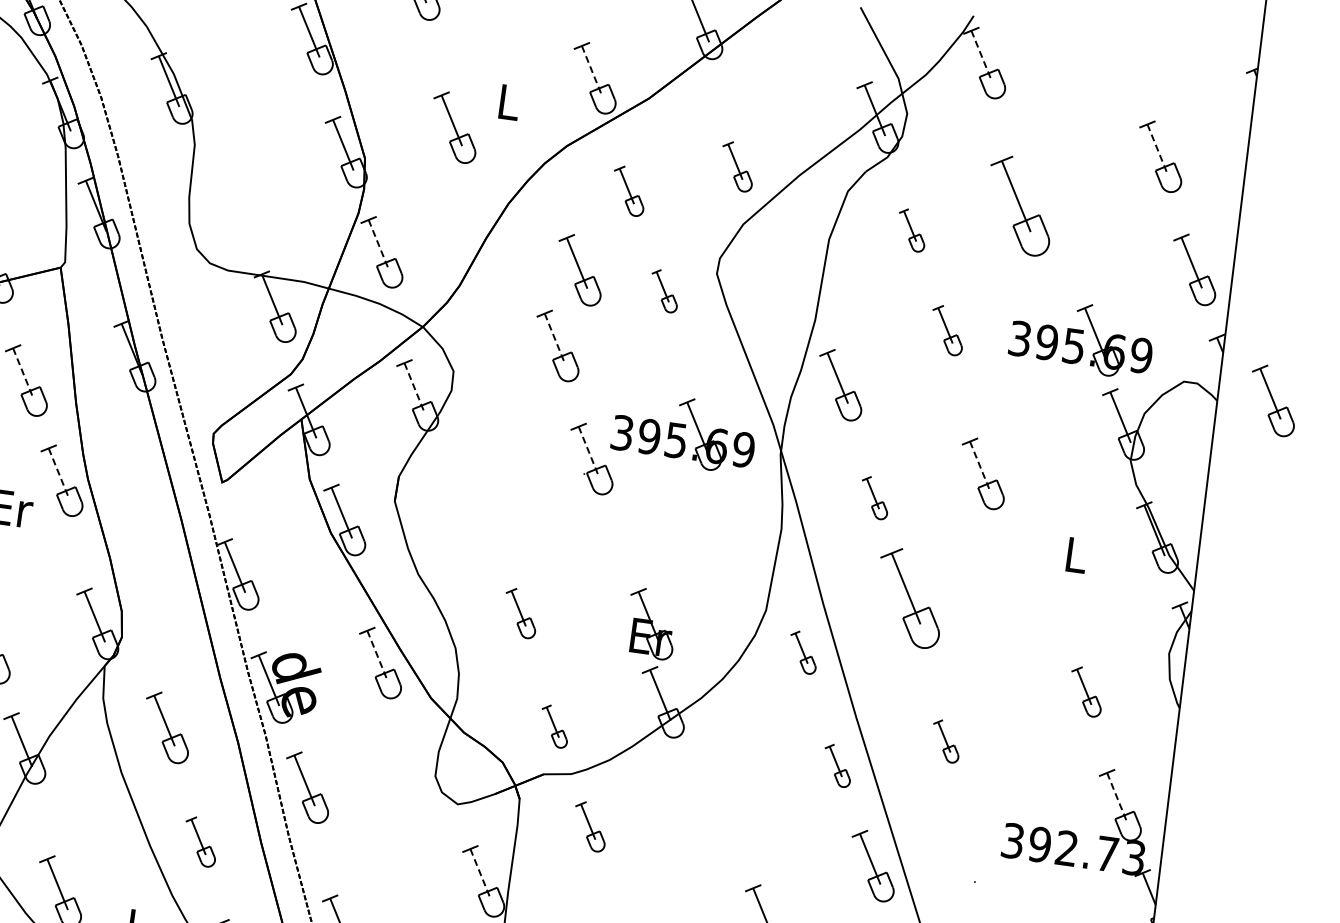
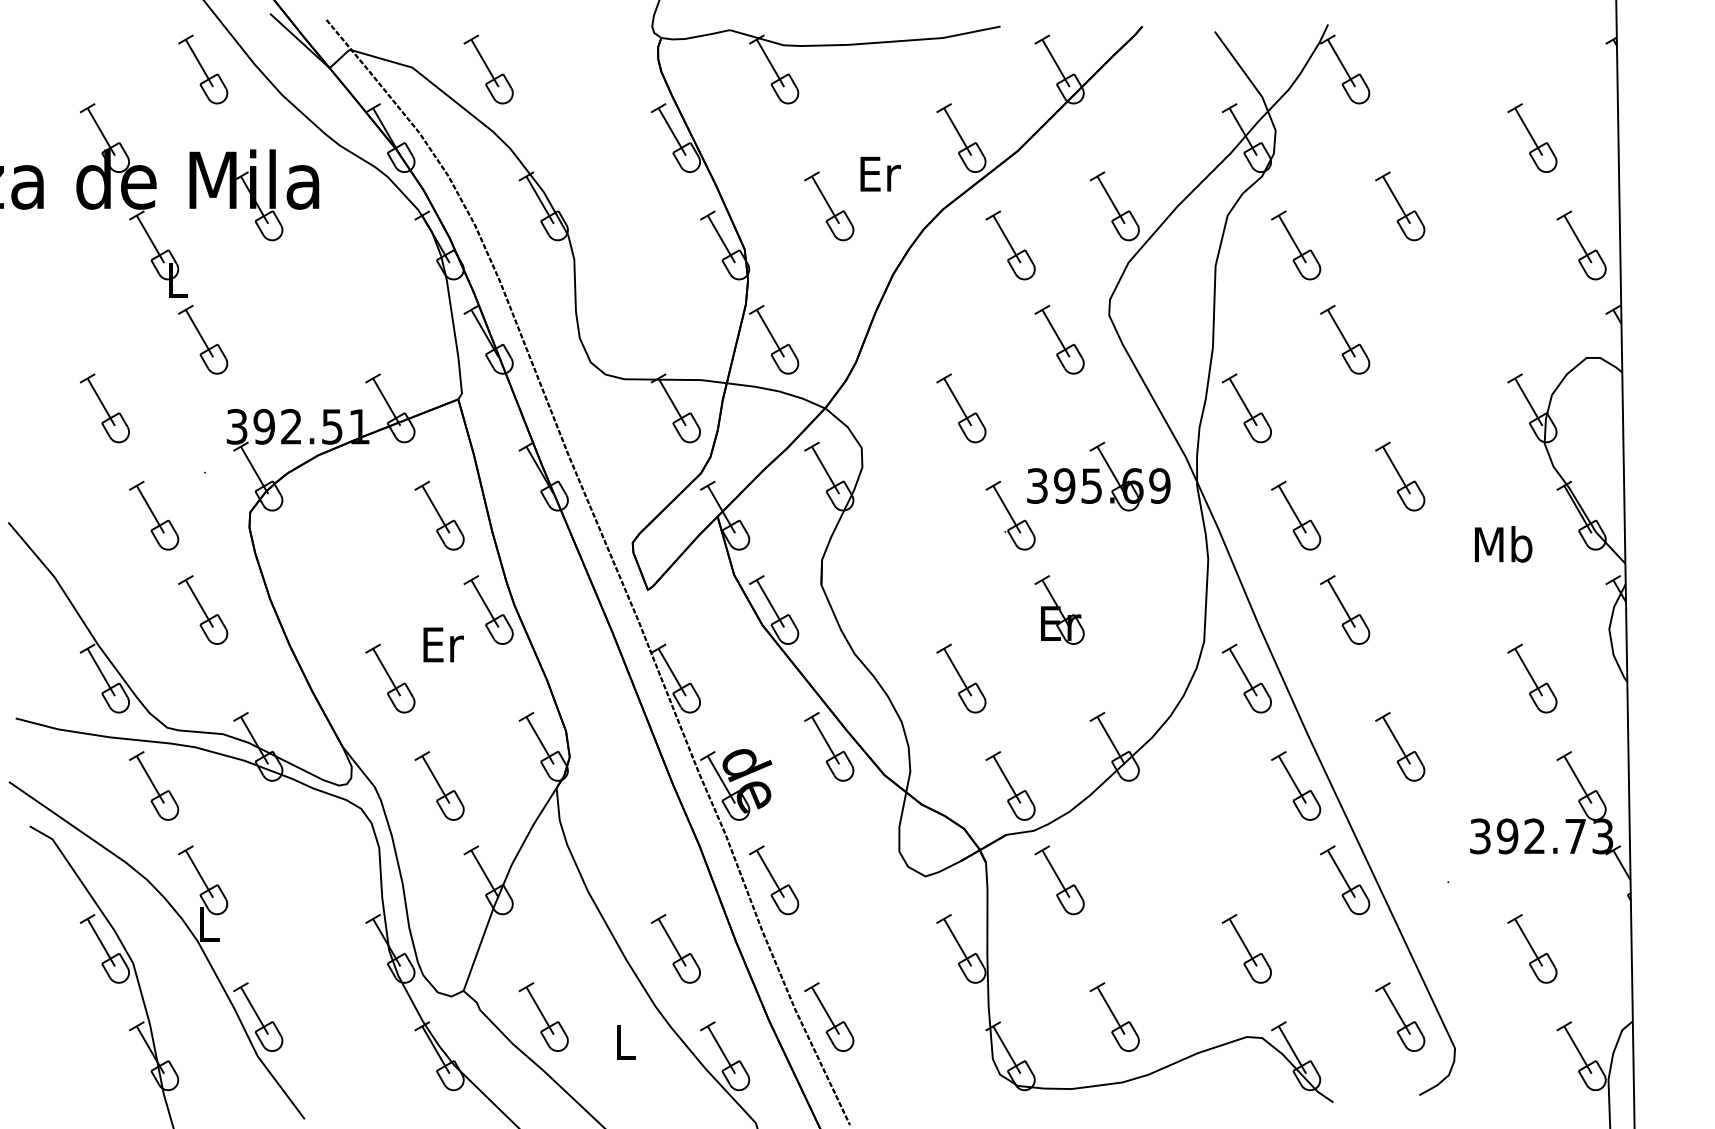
line: (981, 56) -> (1341, 63), dashed -> solid
line: (592, 72) -> (958, 132), dashed -> solid
text: (509, 101) -> (880, 173), L -> Er
line: (1158, 150) -> (1529, 132), dashed -> solid
part: (737, 166) -> (1114, 206), size x1.43
part: (628, 191) -> (1010, 245), size x1.43
part: (1020, 206) -> (1400, 206), size x0.71
part: (912, 230) -> (1296, 245), size x1.67
line: (378, 246) -> (770, 334), dashed -> solid
part: (579, 270) -> (972, 330), removed
part: (664, 290) -> (1059, 339), size x1.67
part: (947, 330) -> (1345, 339), size x1.43
part: (1081, 337) -> (1479, 328), removed
line: (555, 339) -> (958, 402), dashed -> solid
line: (23, 373) -> (436, 509), dashed -> solid
line: (414, 388) -> (825, 470), dashed -> solid
part: (1273, 400) -> (1677, 364), removed
line: (589, 452) -> (1007, 509), dashed -> solid
line: (980, 467) -> (1396, 470), dashed -> solid
line: (59, 474) -> (485, 604), dashed -> solid
part: (874, 497) -> (1296, 515), size x1.67
text: (1076, 555) -> (1503, 544), L -> Mb
part: (910, 597) -> (1345, 609), size x0.71
part: (520, 613) -> (961, 678), size x1.43
part: (651, 623) -> (1059, 609), moved
part: (803, 652) -> (1246, 678), size x1.67
line: (377, 656) -> (825, 741), dashed -> solid
part: (1086, 691) -> (1532, 678), size x1.43
part: (554, 725) -> (1010, 785), size x1.67
part: (167, 727) -> (627, 840), removed
part: (946, 740) -> (1400, 746), size x1.67
part: (837, 765) -> (1296, 785), size x1.67
line: (1117, 799) -> (1578, 780), dashed -> solid
part: (590, 826) -> (1059, 880), size x1.43
part: (200, 841) -> (675, 948), size x1.43
line: (481, 875) -> (958, 943), dashed -> solid

